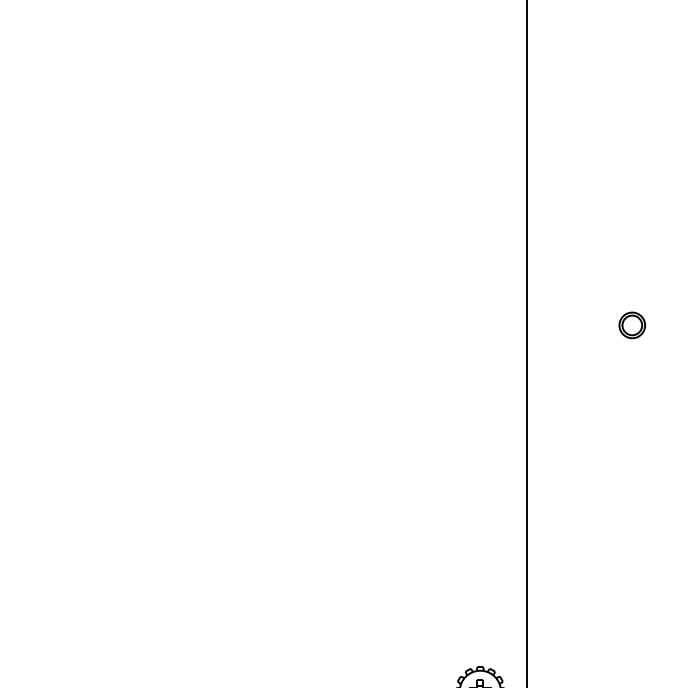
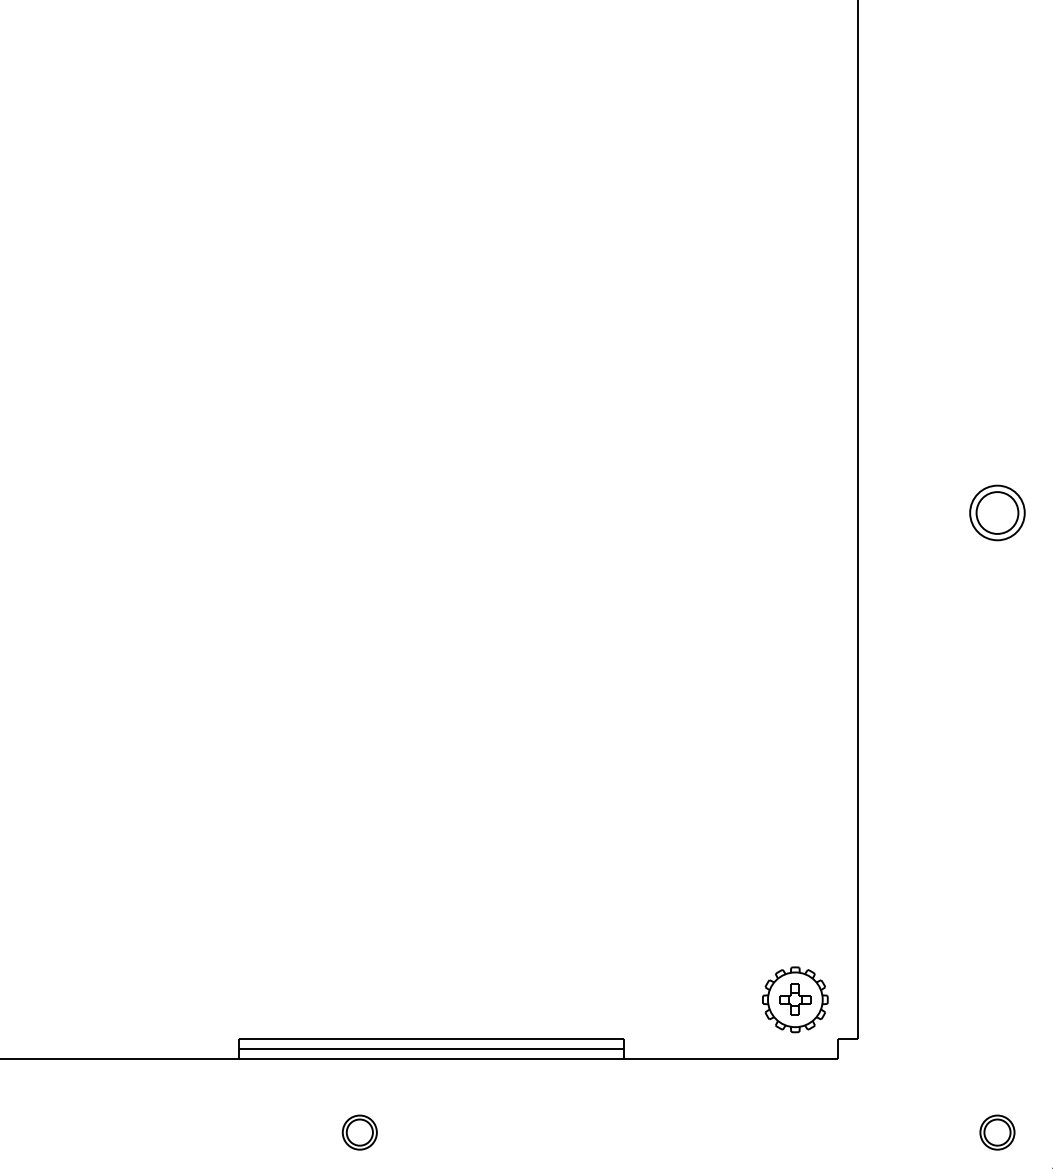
part: (632, 325) -> (997, 513), size x1.6

